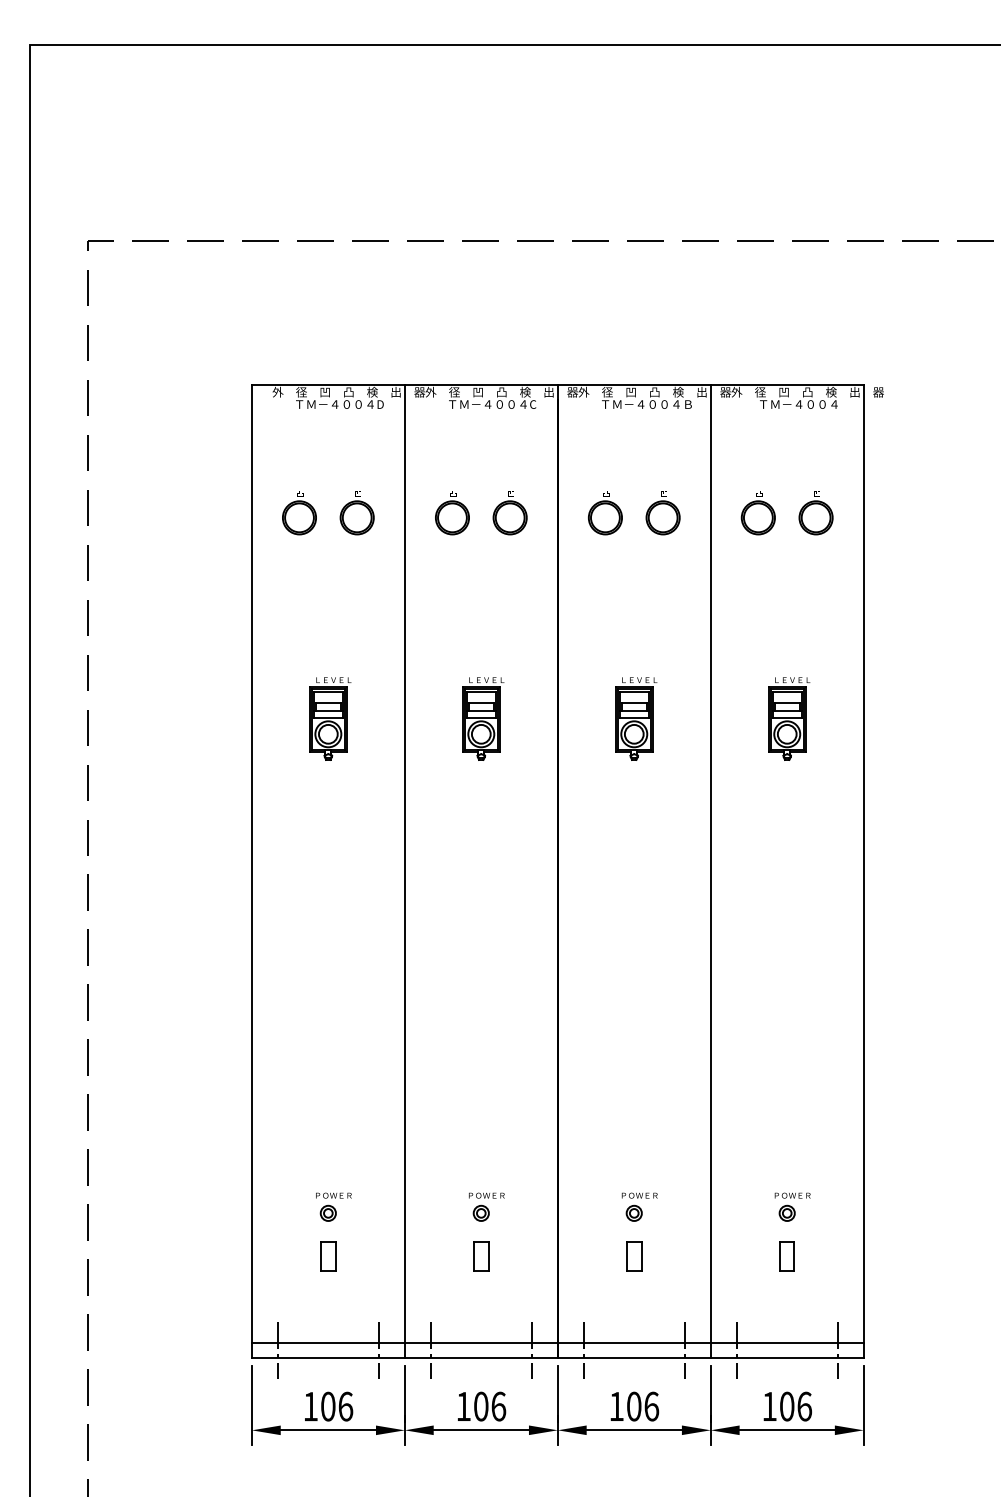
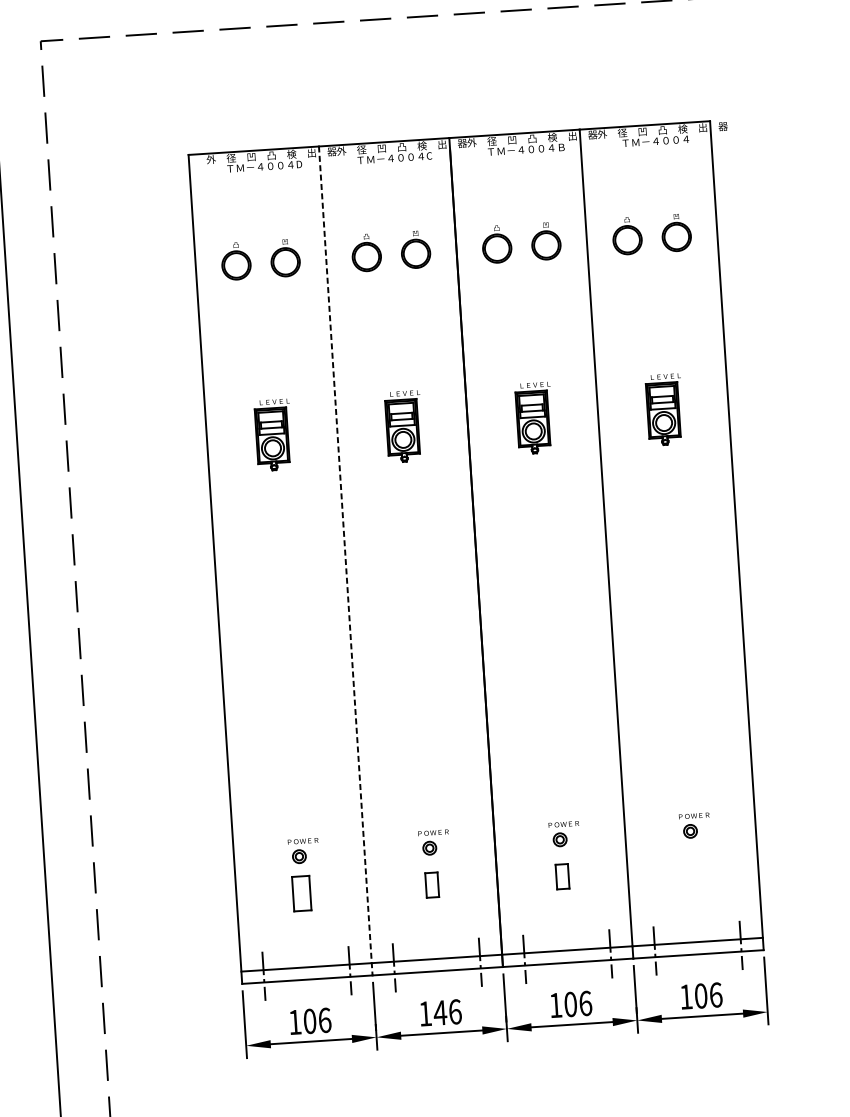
line: (404, 871) -> (345, 561), solid -> dashed
part: (328, 1256) -> (301, 893), size x1.4
part: (786, 1256) -> (692, 868), removed
text: (481, 1406) -> (440, 1012), 106 -> 146

